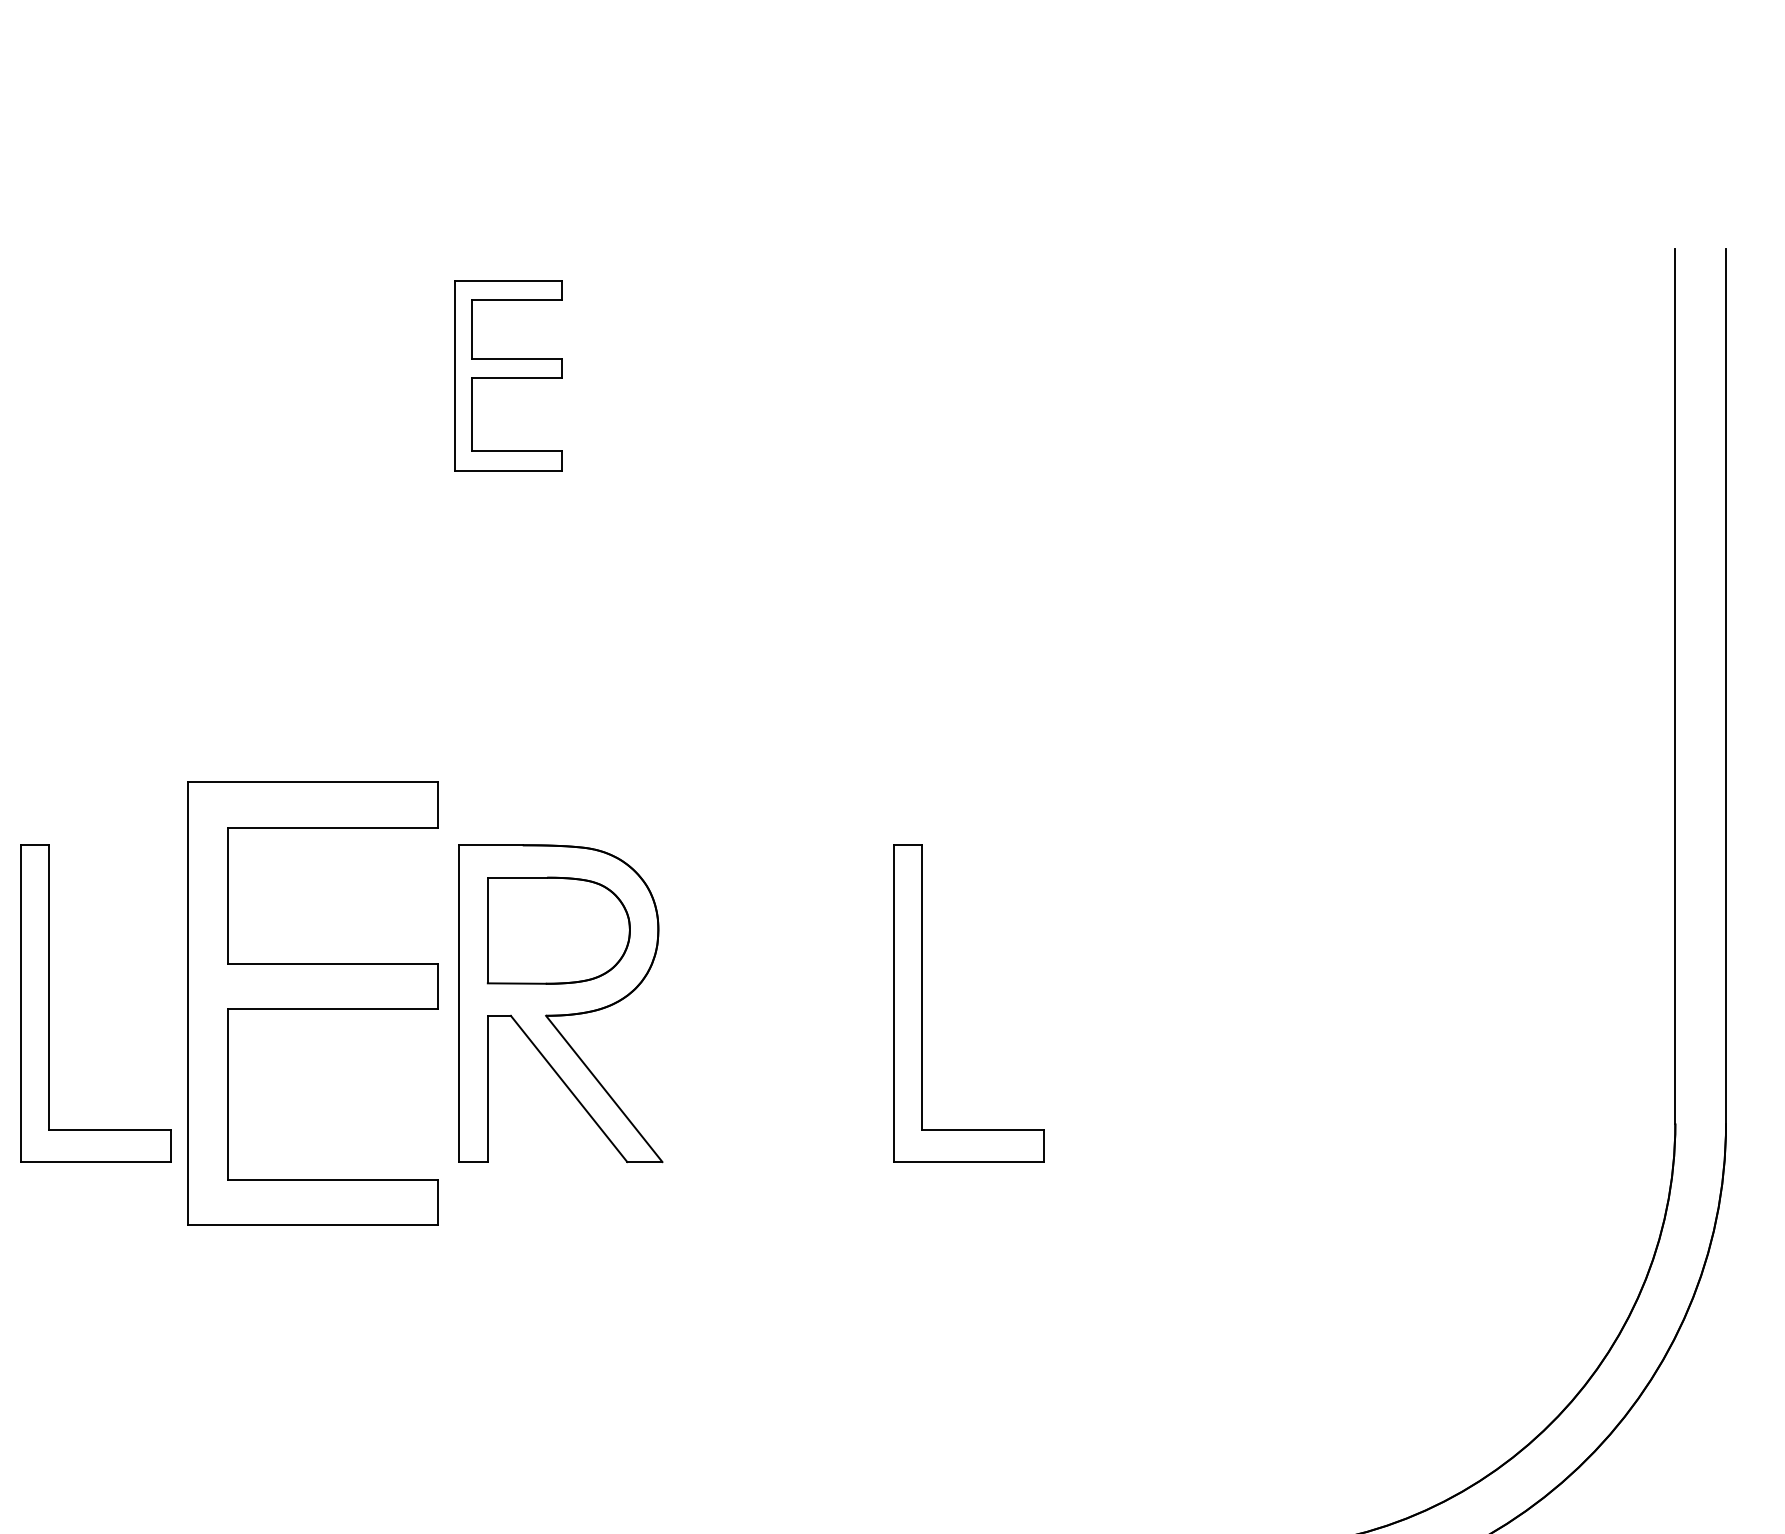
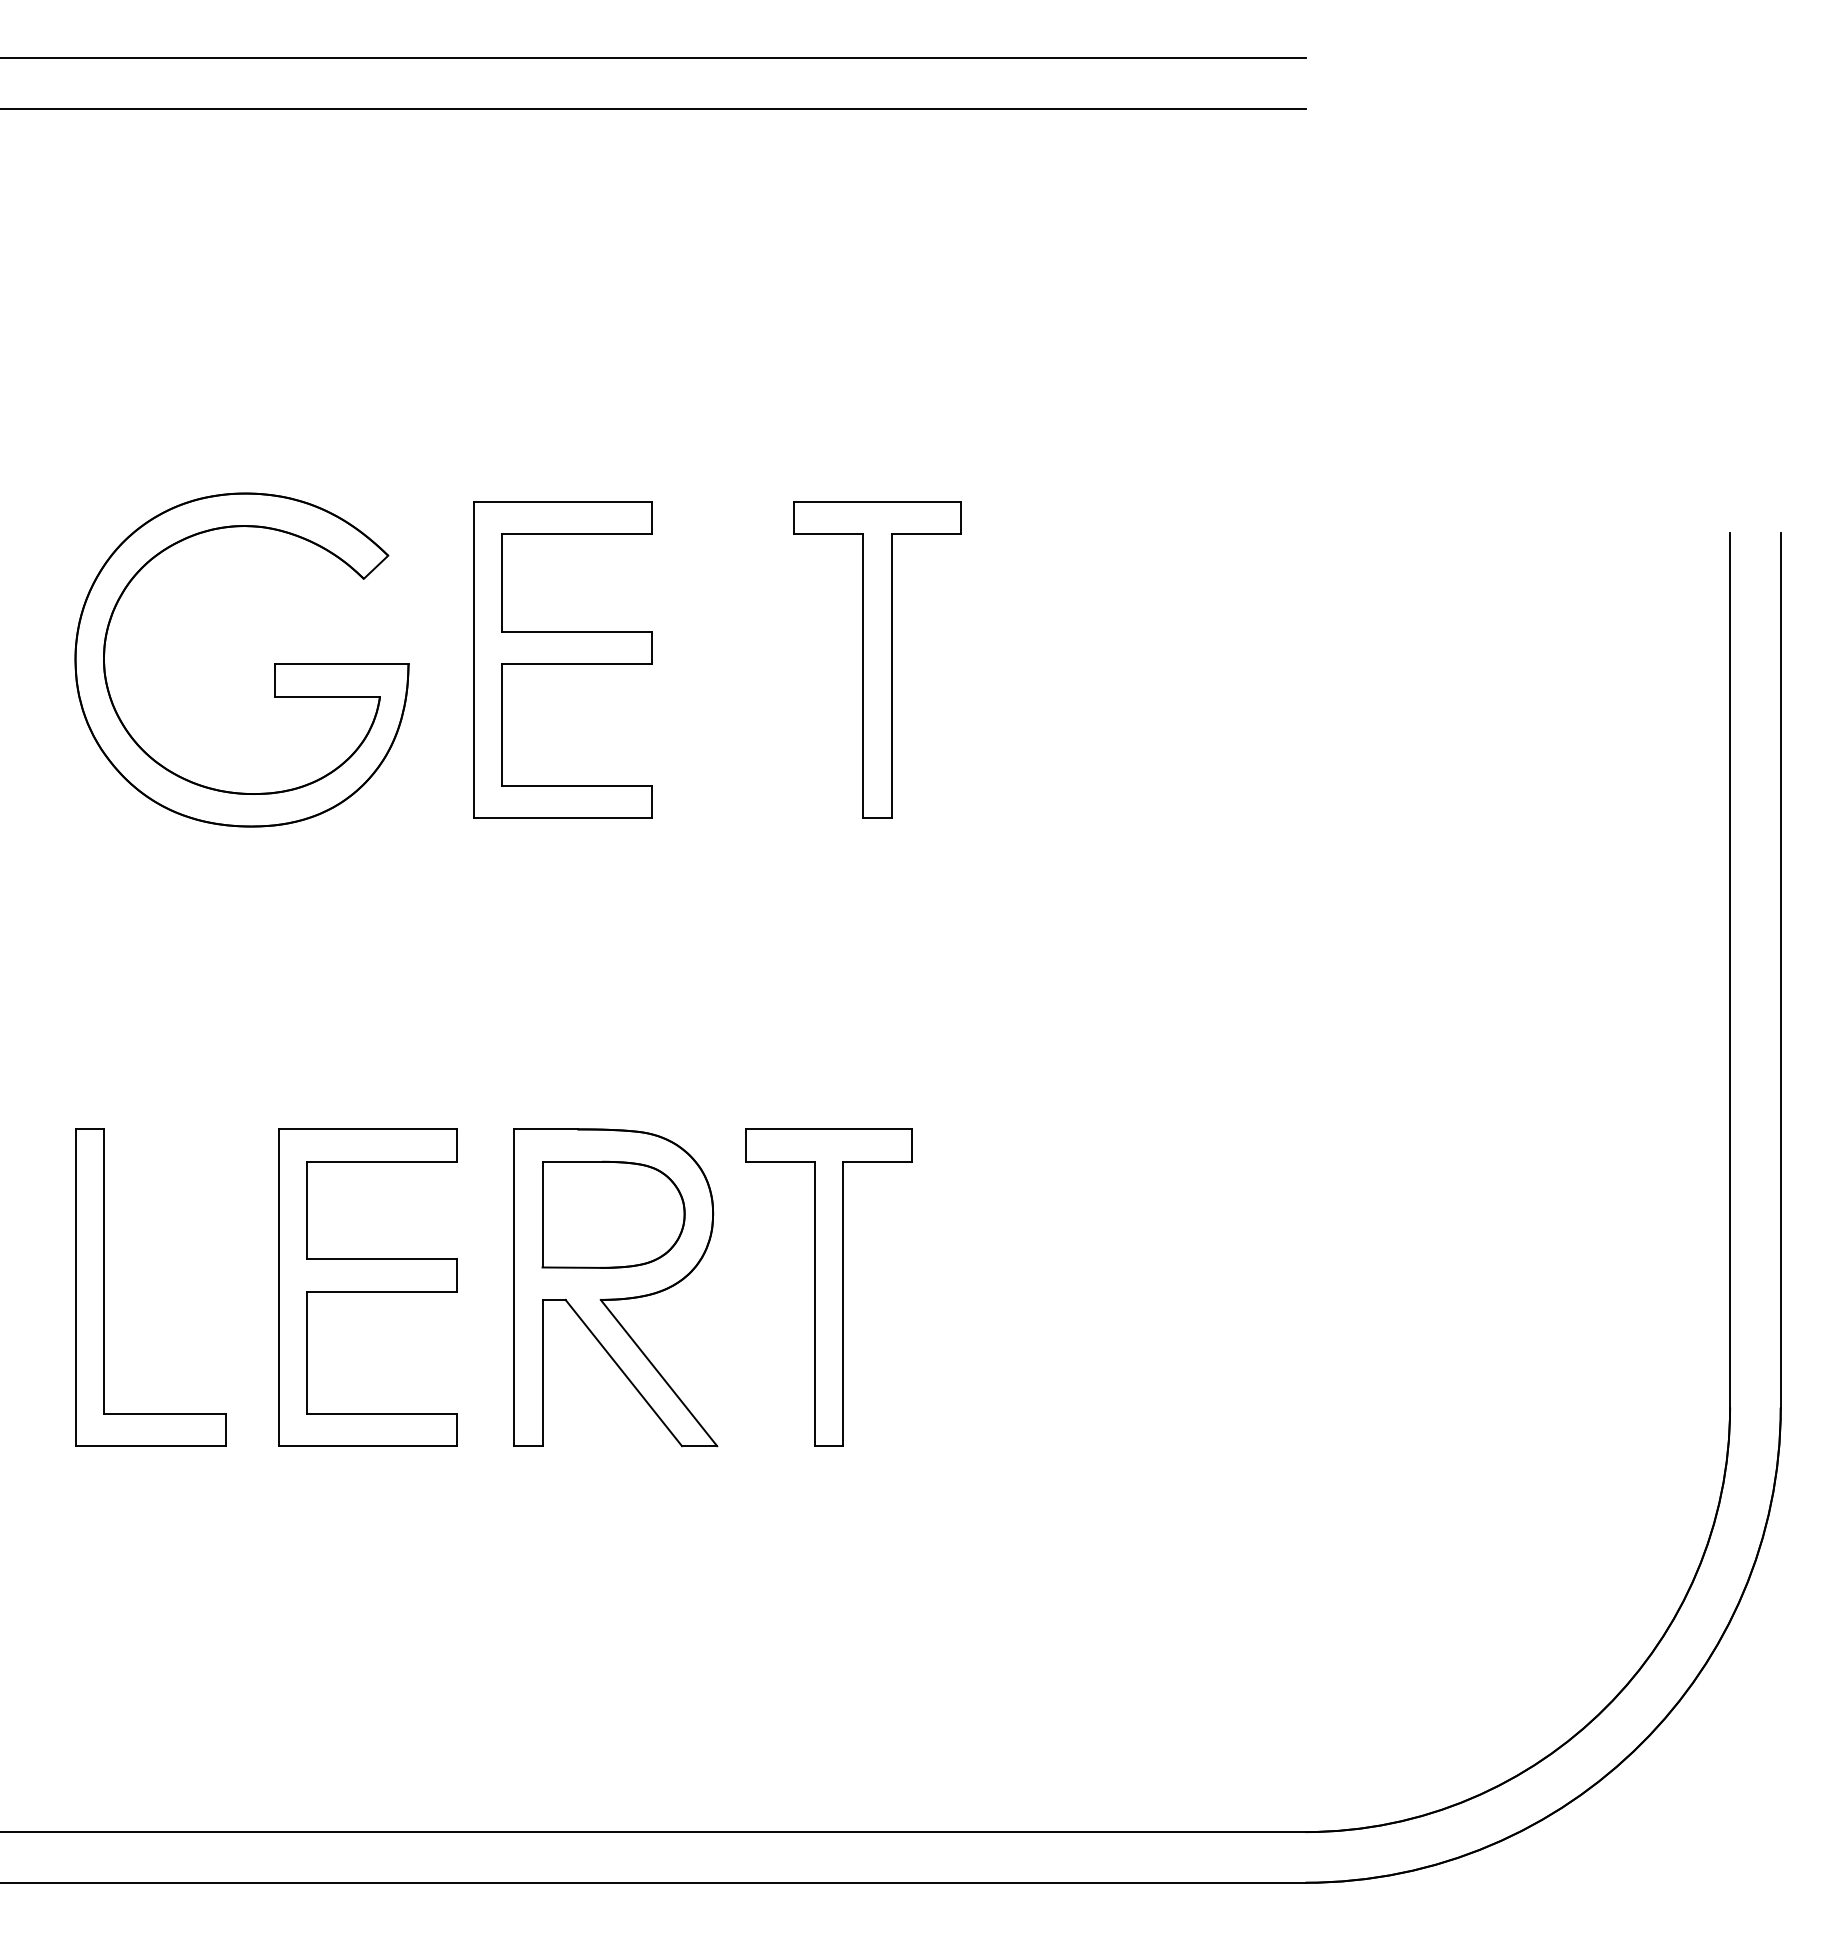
part: (507, 375) -> (562, 659), size x1.67
part: (822, 375) -> (877, 659), added
part: (219, 379) -> (274, 663), added
part: (312, 1003) -> (367, 1287), size x0.71
part: (773, 1003) -> (828, 1287), added
part: (922, 1003) -> (977, 1287), removed

